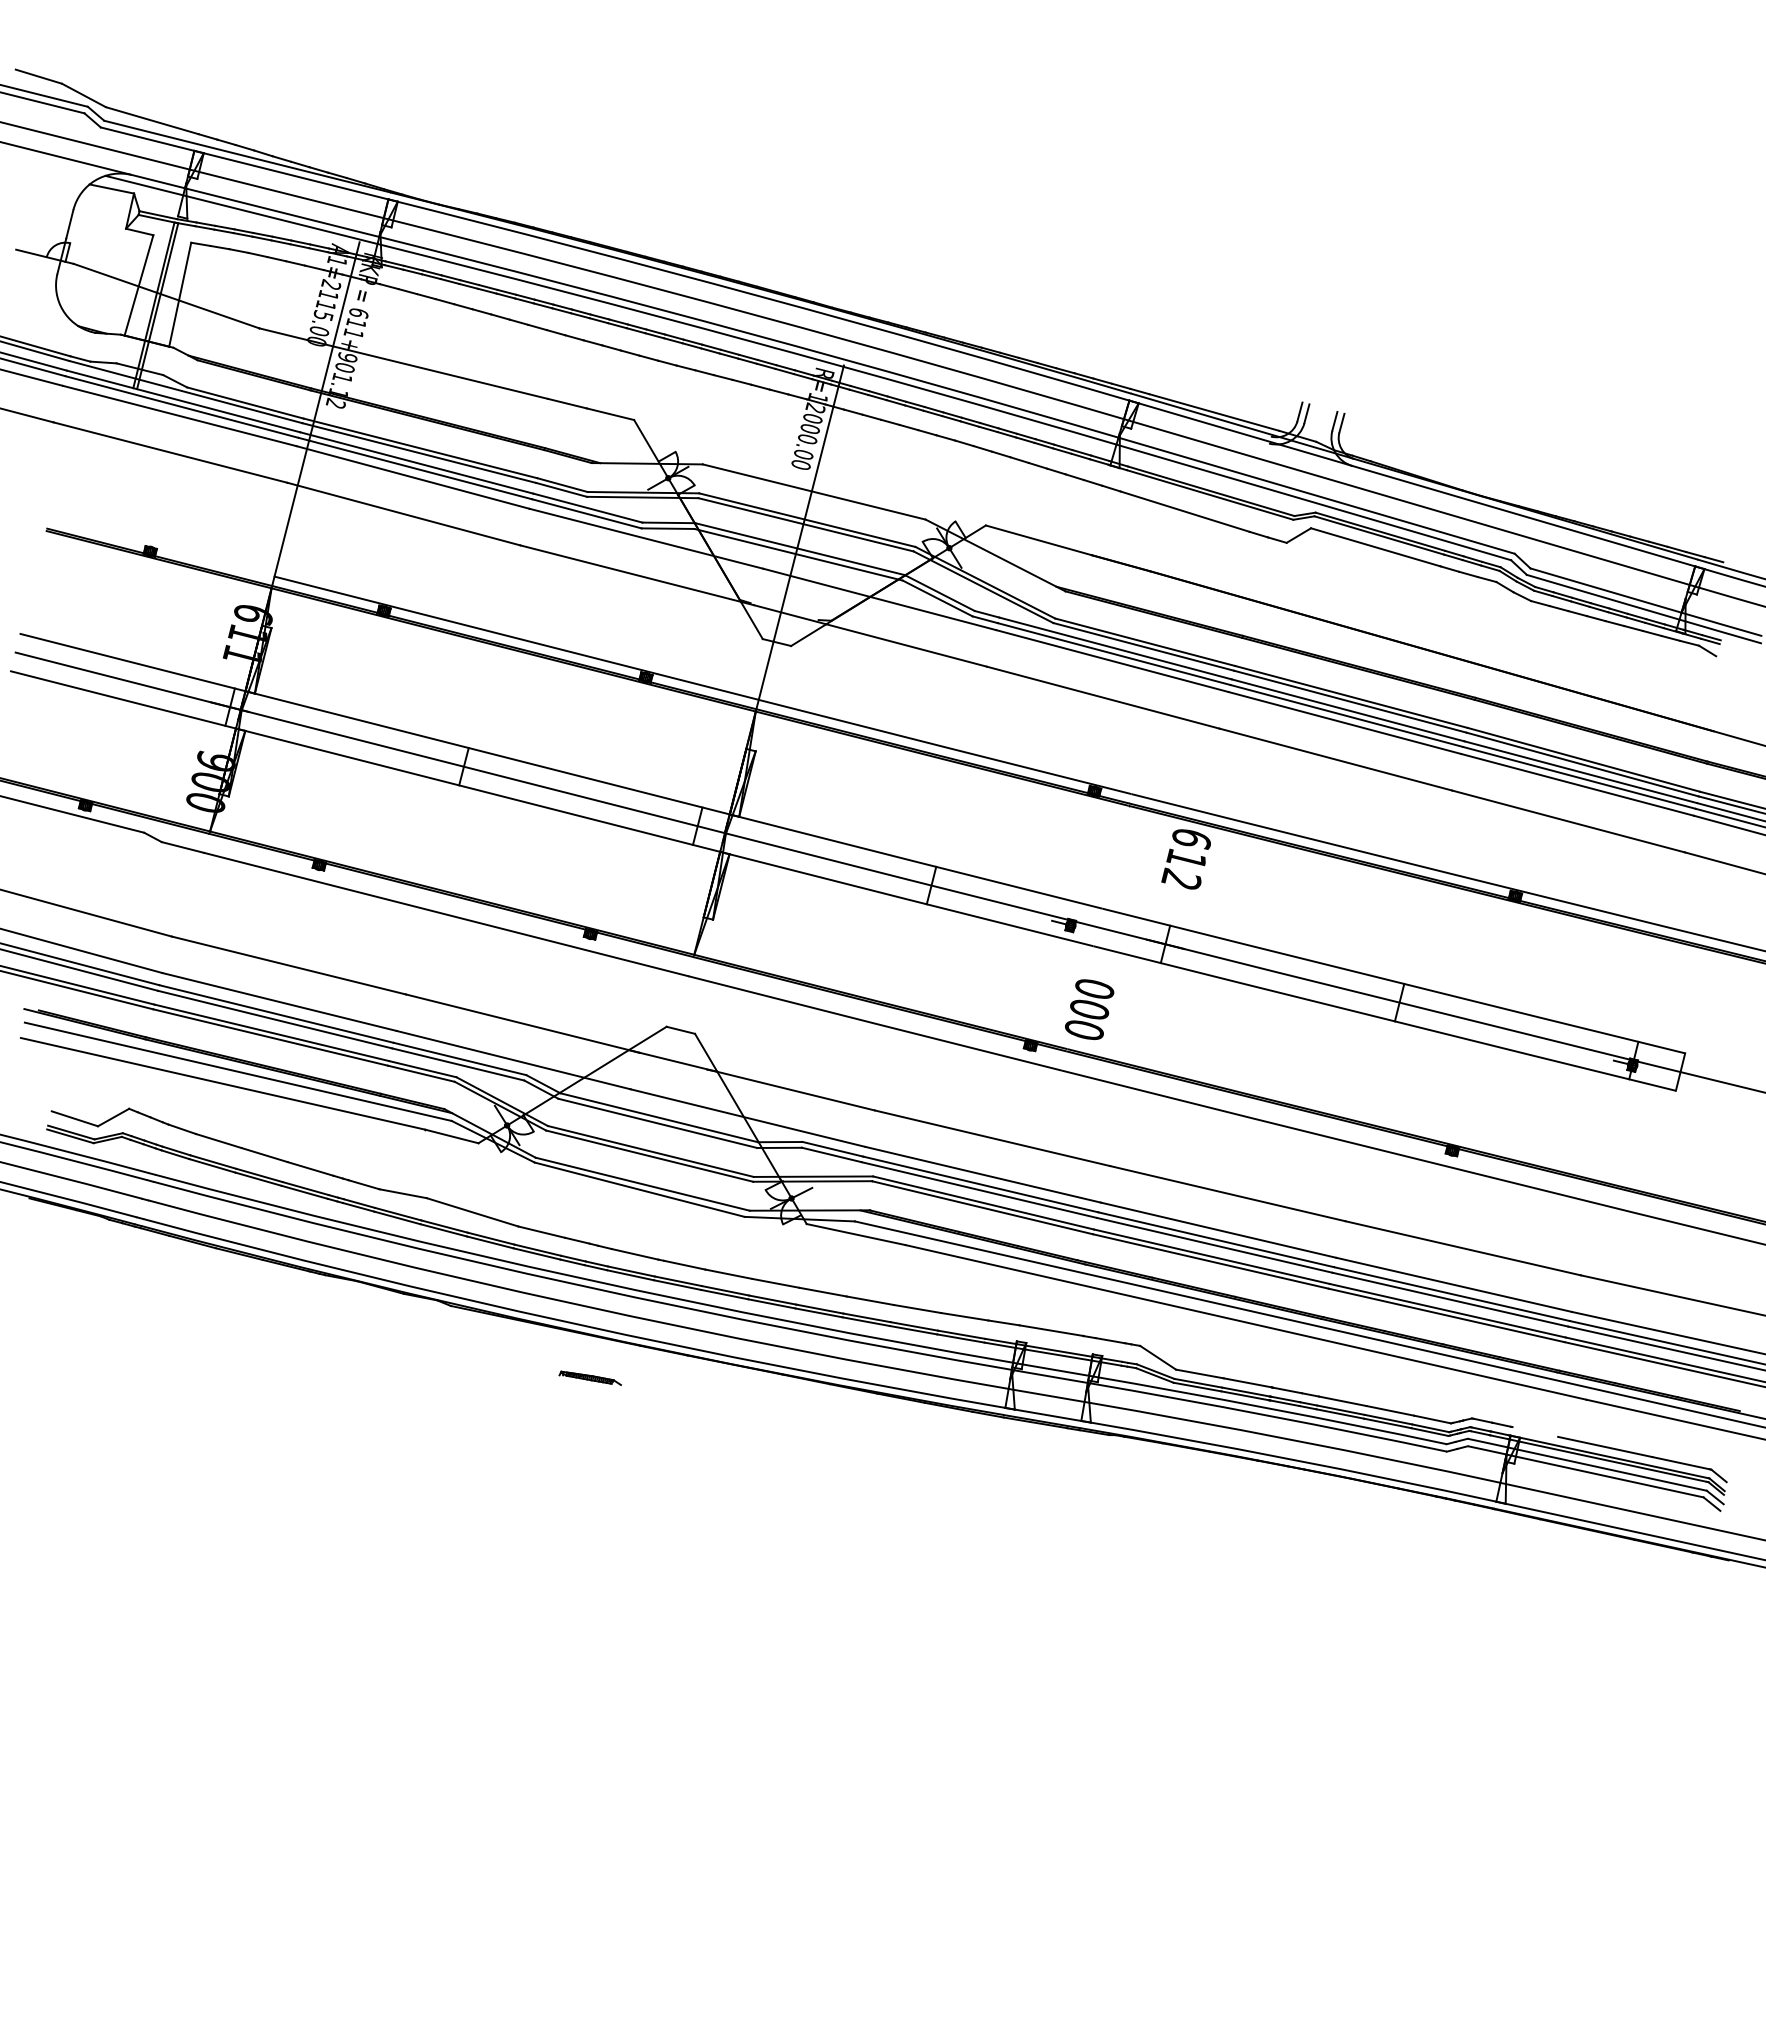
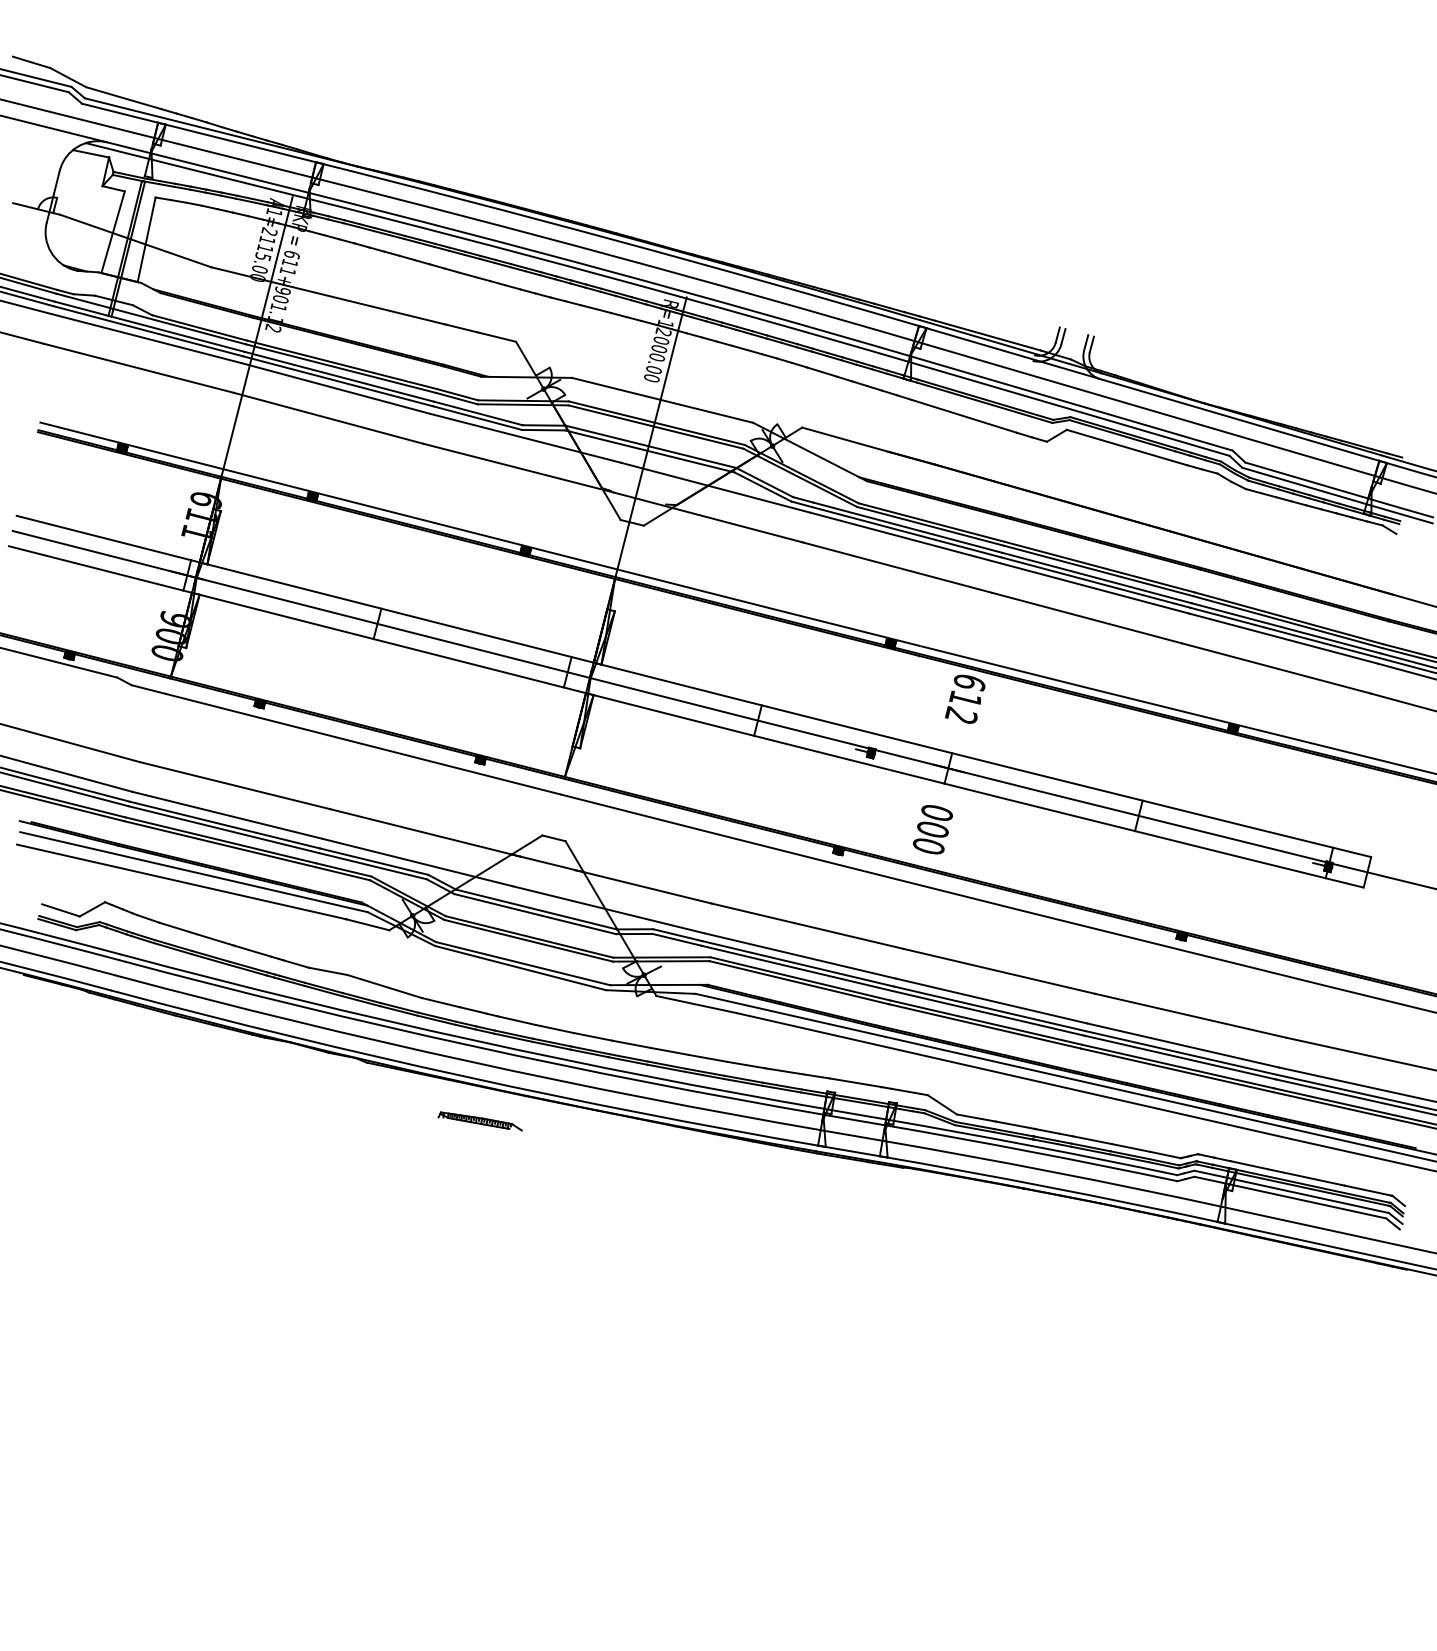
line: (161, 547) -> (131, 445), added
text: (1089, 1009) -> (932, 829), moved
part: (590, 1378) -> (480, 1121), size x1.67
line: (1535, 1431) -> (1249, 1164), added

